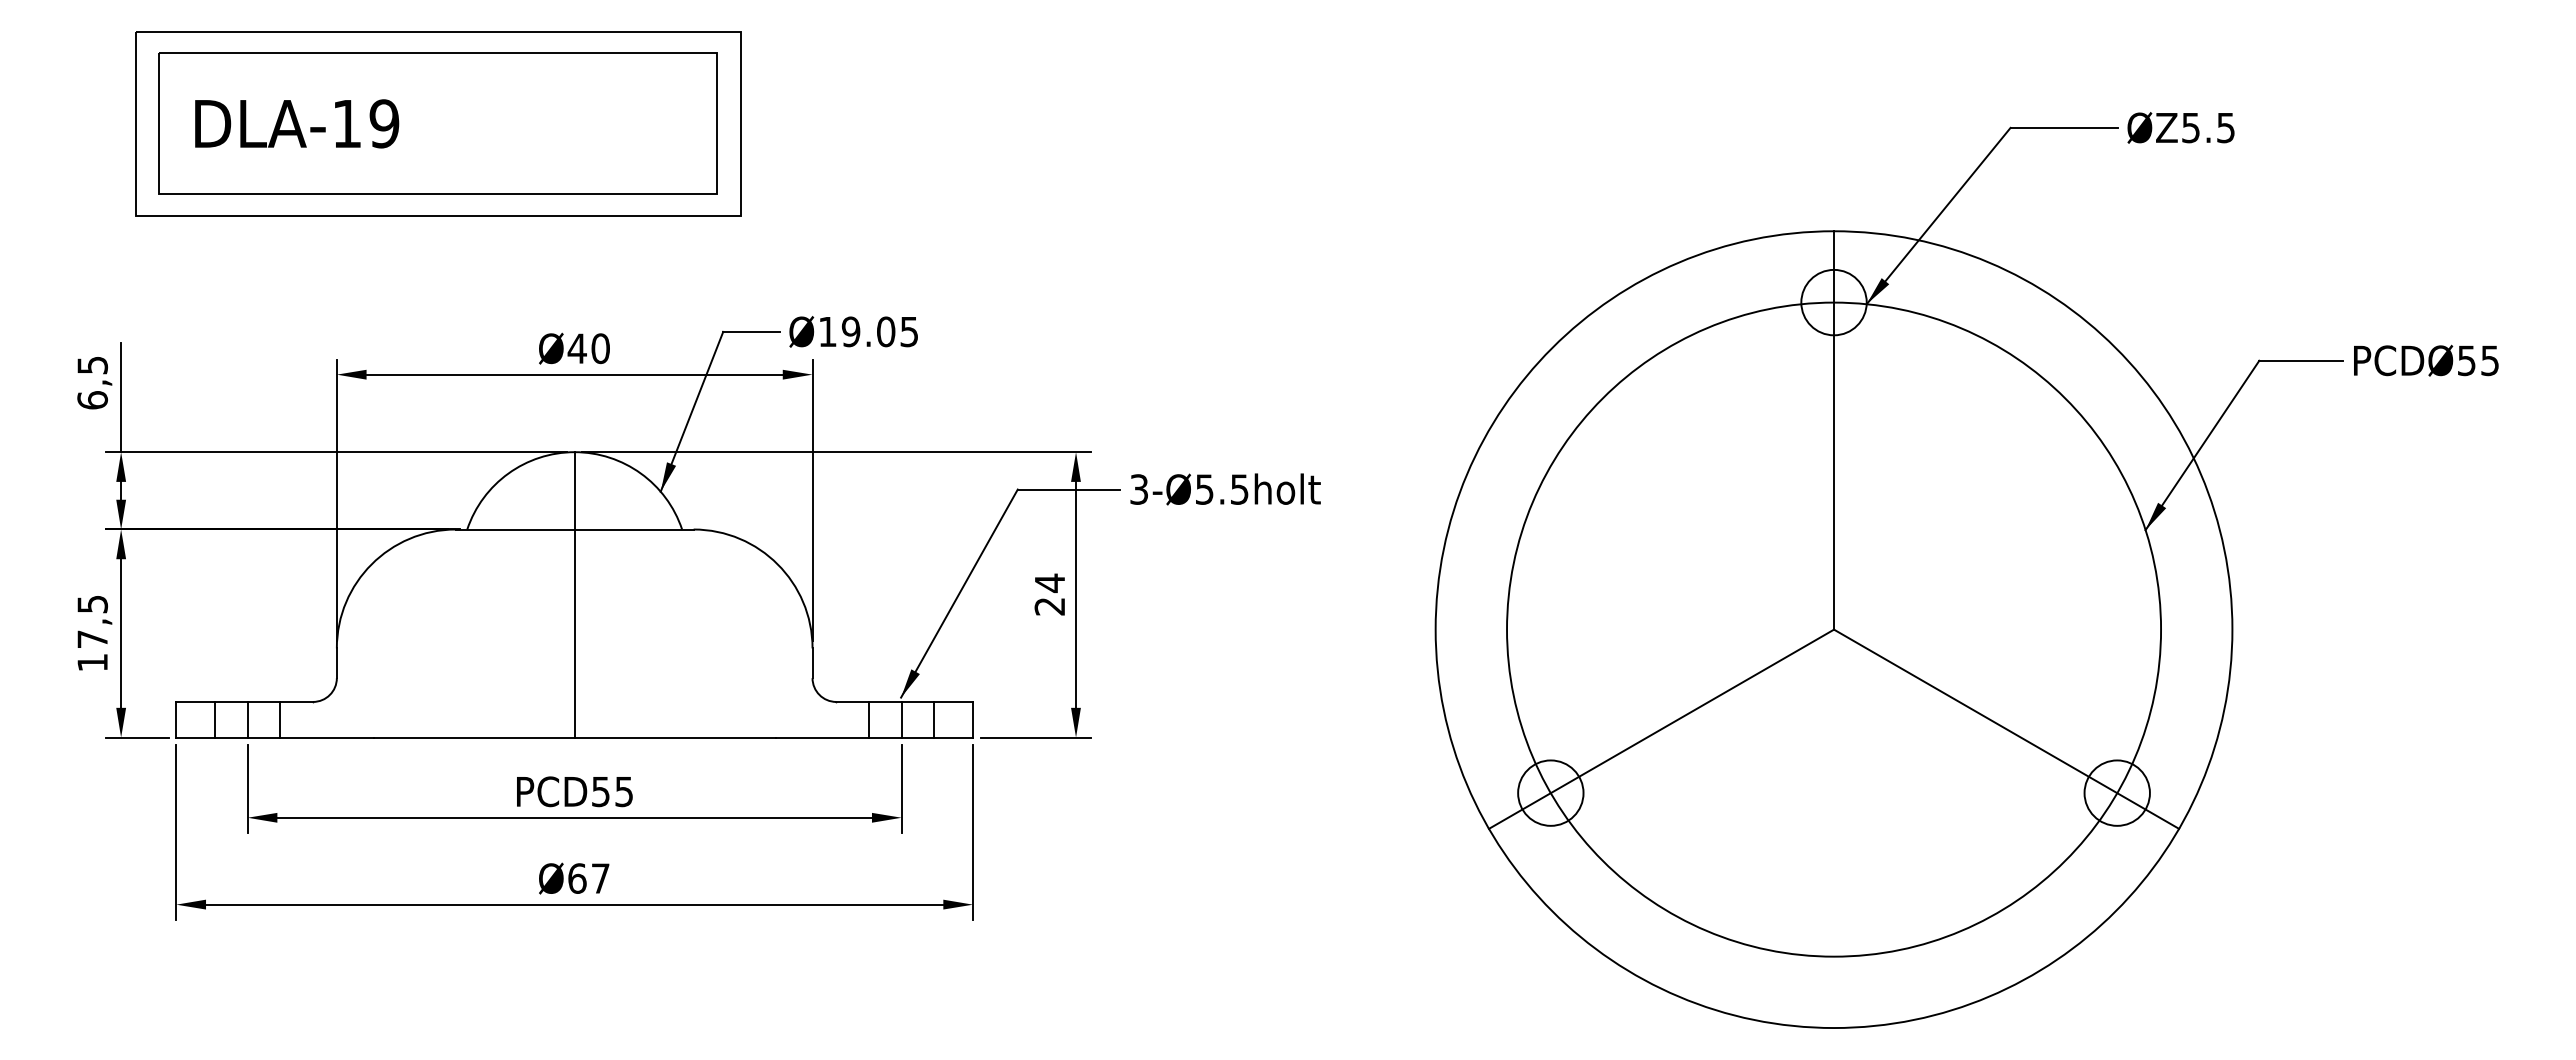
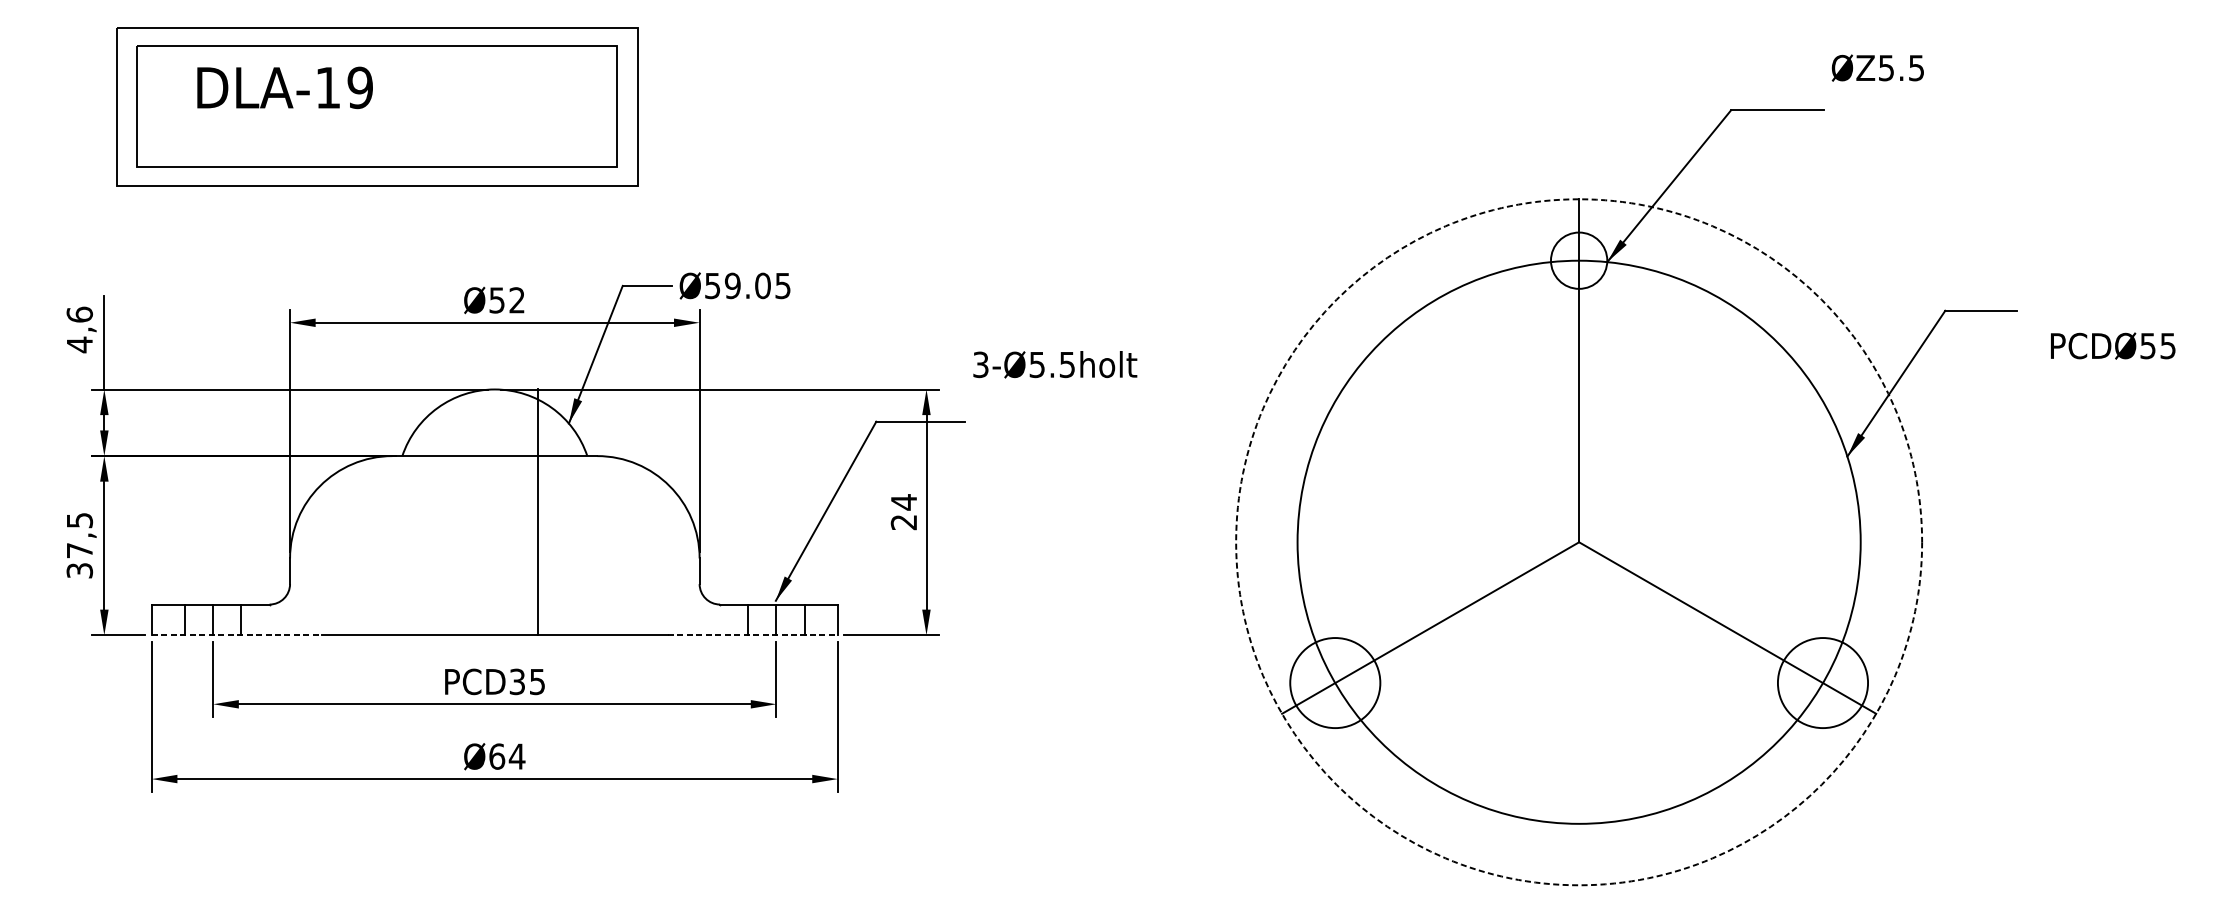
text: (297, 123) -> (285, 87), moved
text: (2180, 127) -> (1877, 67), moved
text: (827, 332) -> (712, 286), Ø19.05 -> Ø59.05
text: (588, 348) -> (506, 300), Ø40 -> Ø52
text: (2426, 360) -> (2113, 345), moved
text: (92, 383) -> (79, 330), 6,5 -> 4,6
text: (1225, 489) -> (1055, 364), moved
line: (574, 594) -> (537, 512), moved
circle: (1833, 629) -> (1578, 542), solid -> dashed
text: (92, 662) -> (79, 570), 17,5 -> 37,5
line: (275, 737) -> (237, 635), solid -> dashed
line: (874, 737) -> (752, 635), solid -> dashed
text: (601, 791) -> (517, 681), PCD55 -> PCD35
circle: (1550, 792) -> (1335, 682), size x1.6
circle: (2116, 792) -> (1822, 682), size x1.6
text: (600, 878) -> (517, 756), Ø67 -> Ø64

